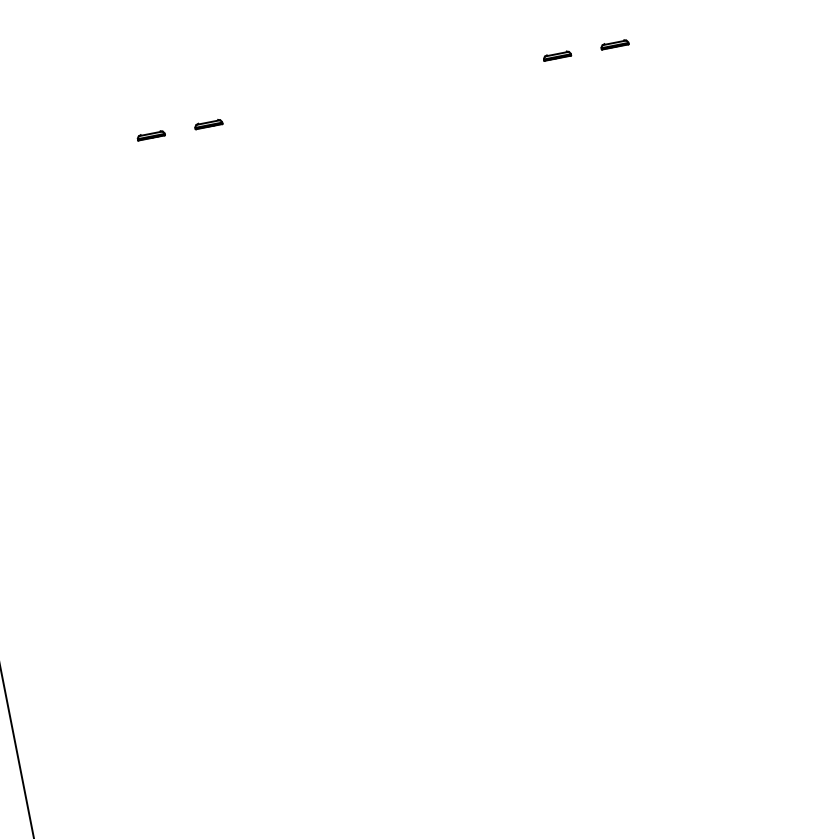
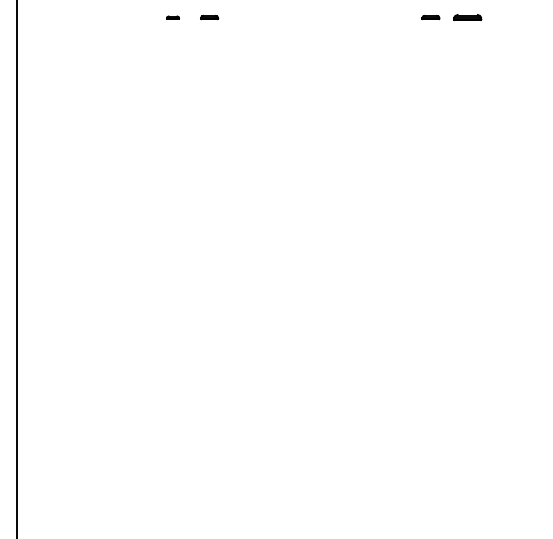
part: (613, 44) -> (466, 17), size x1.6
part: (150, 135) -> (172, 17), size x0.7

